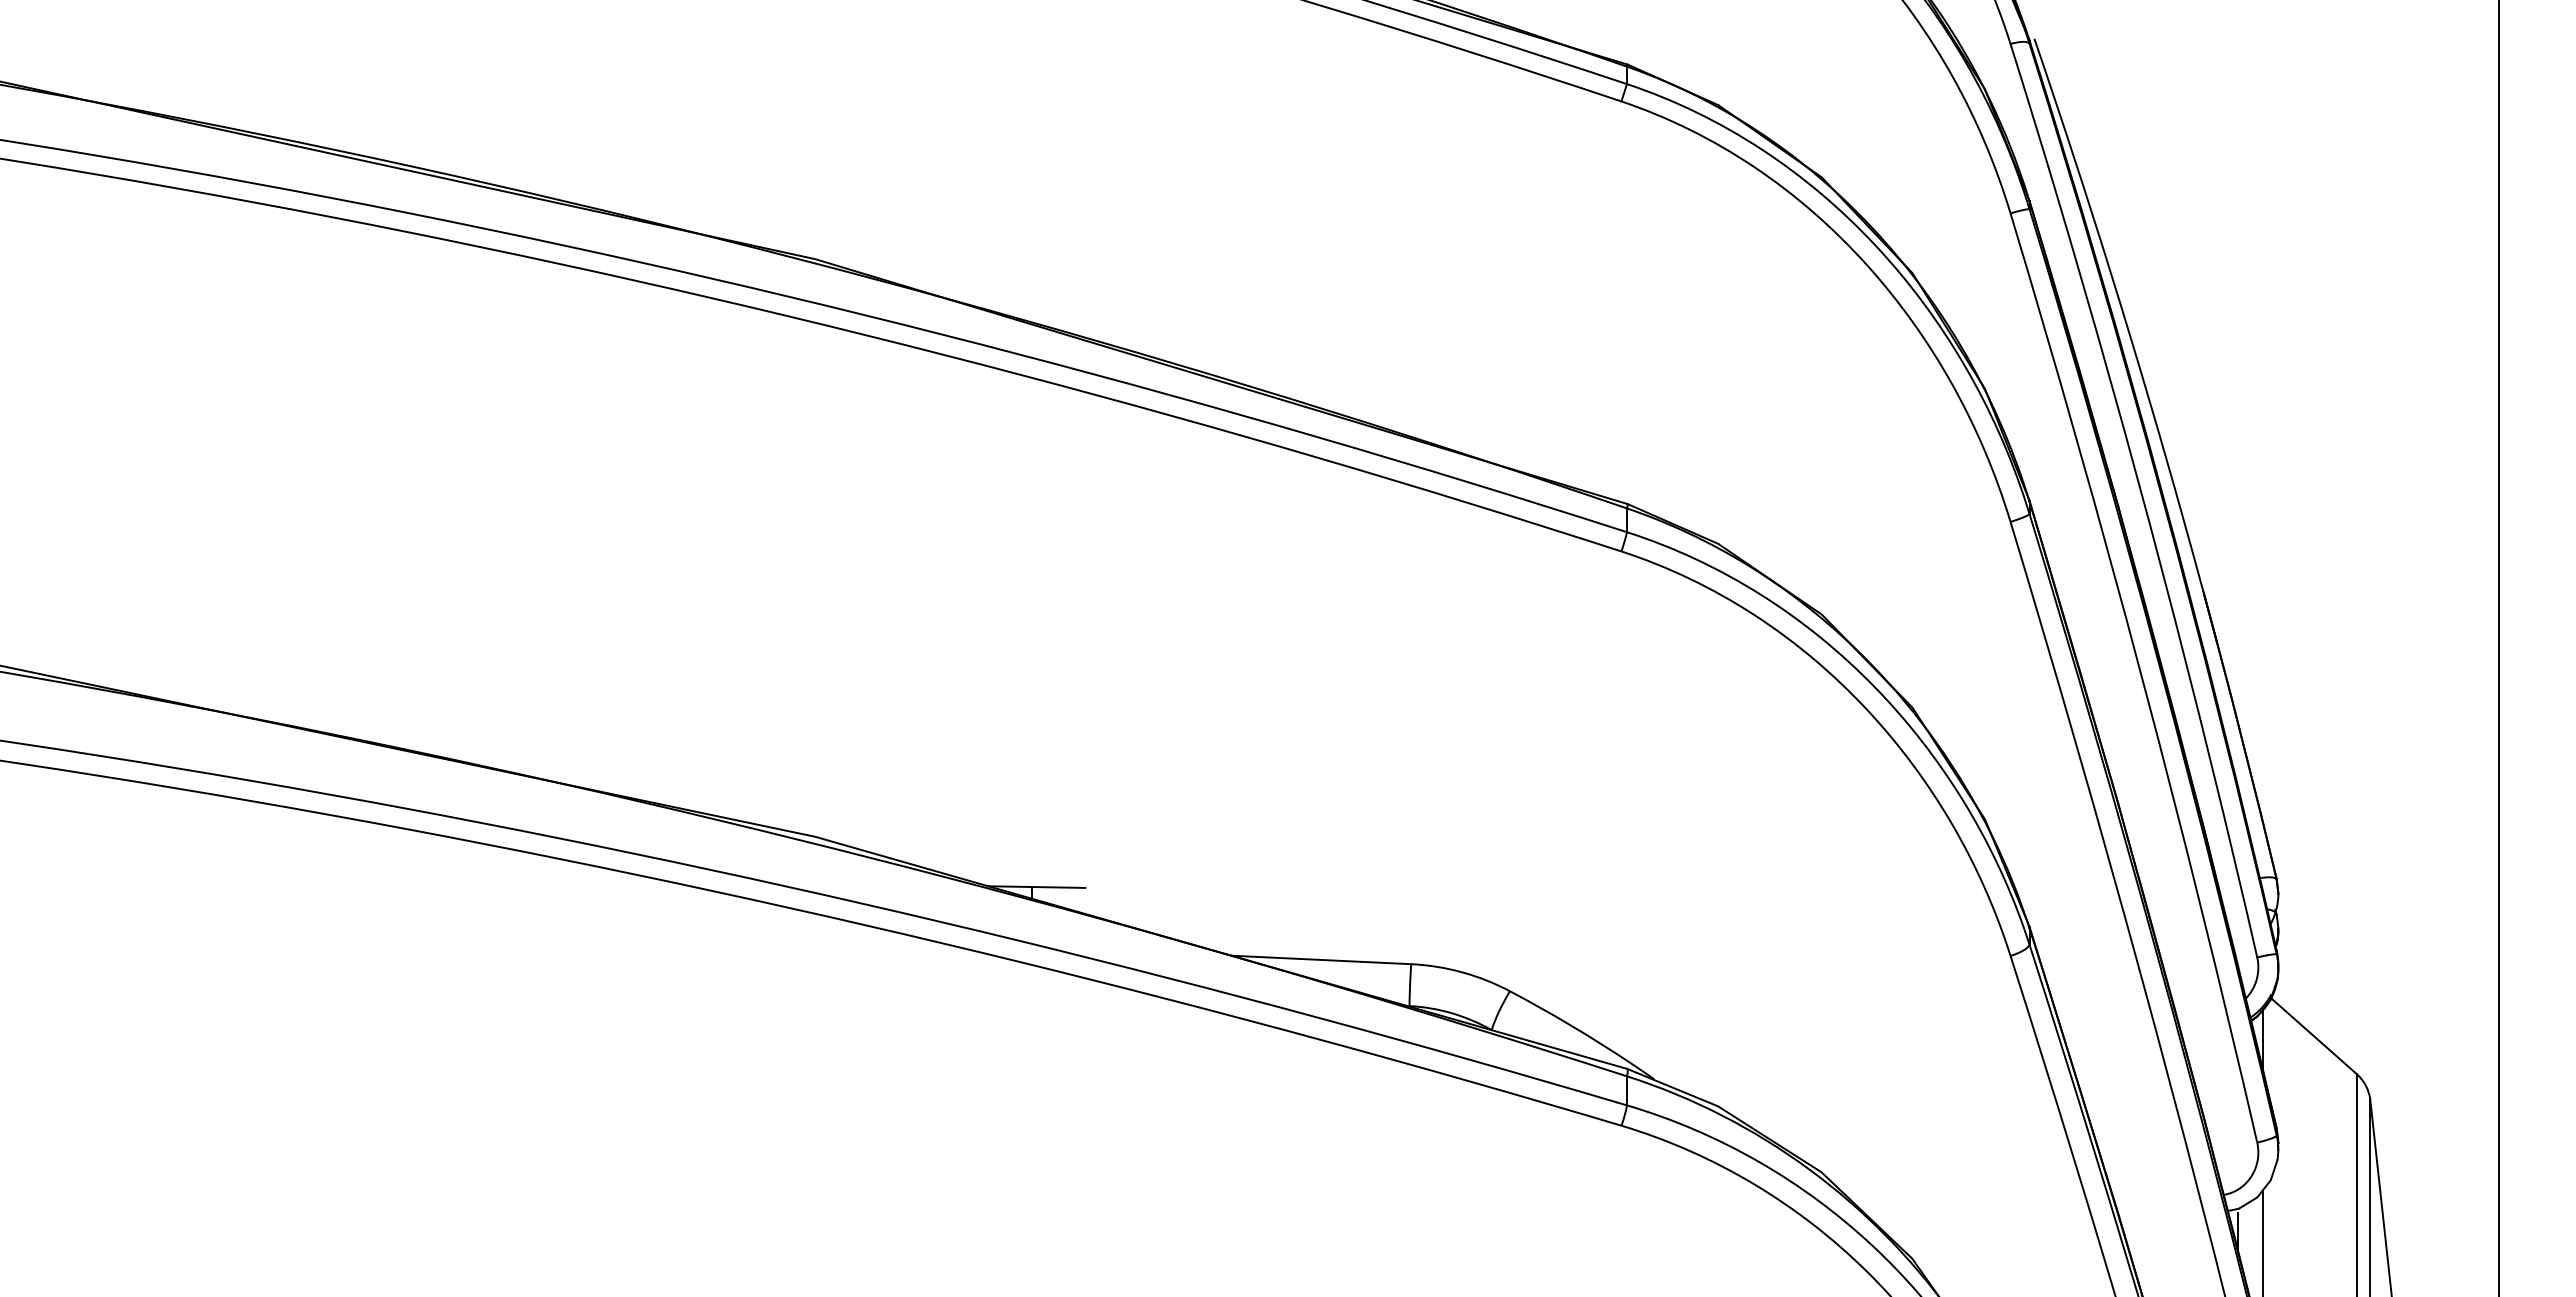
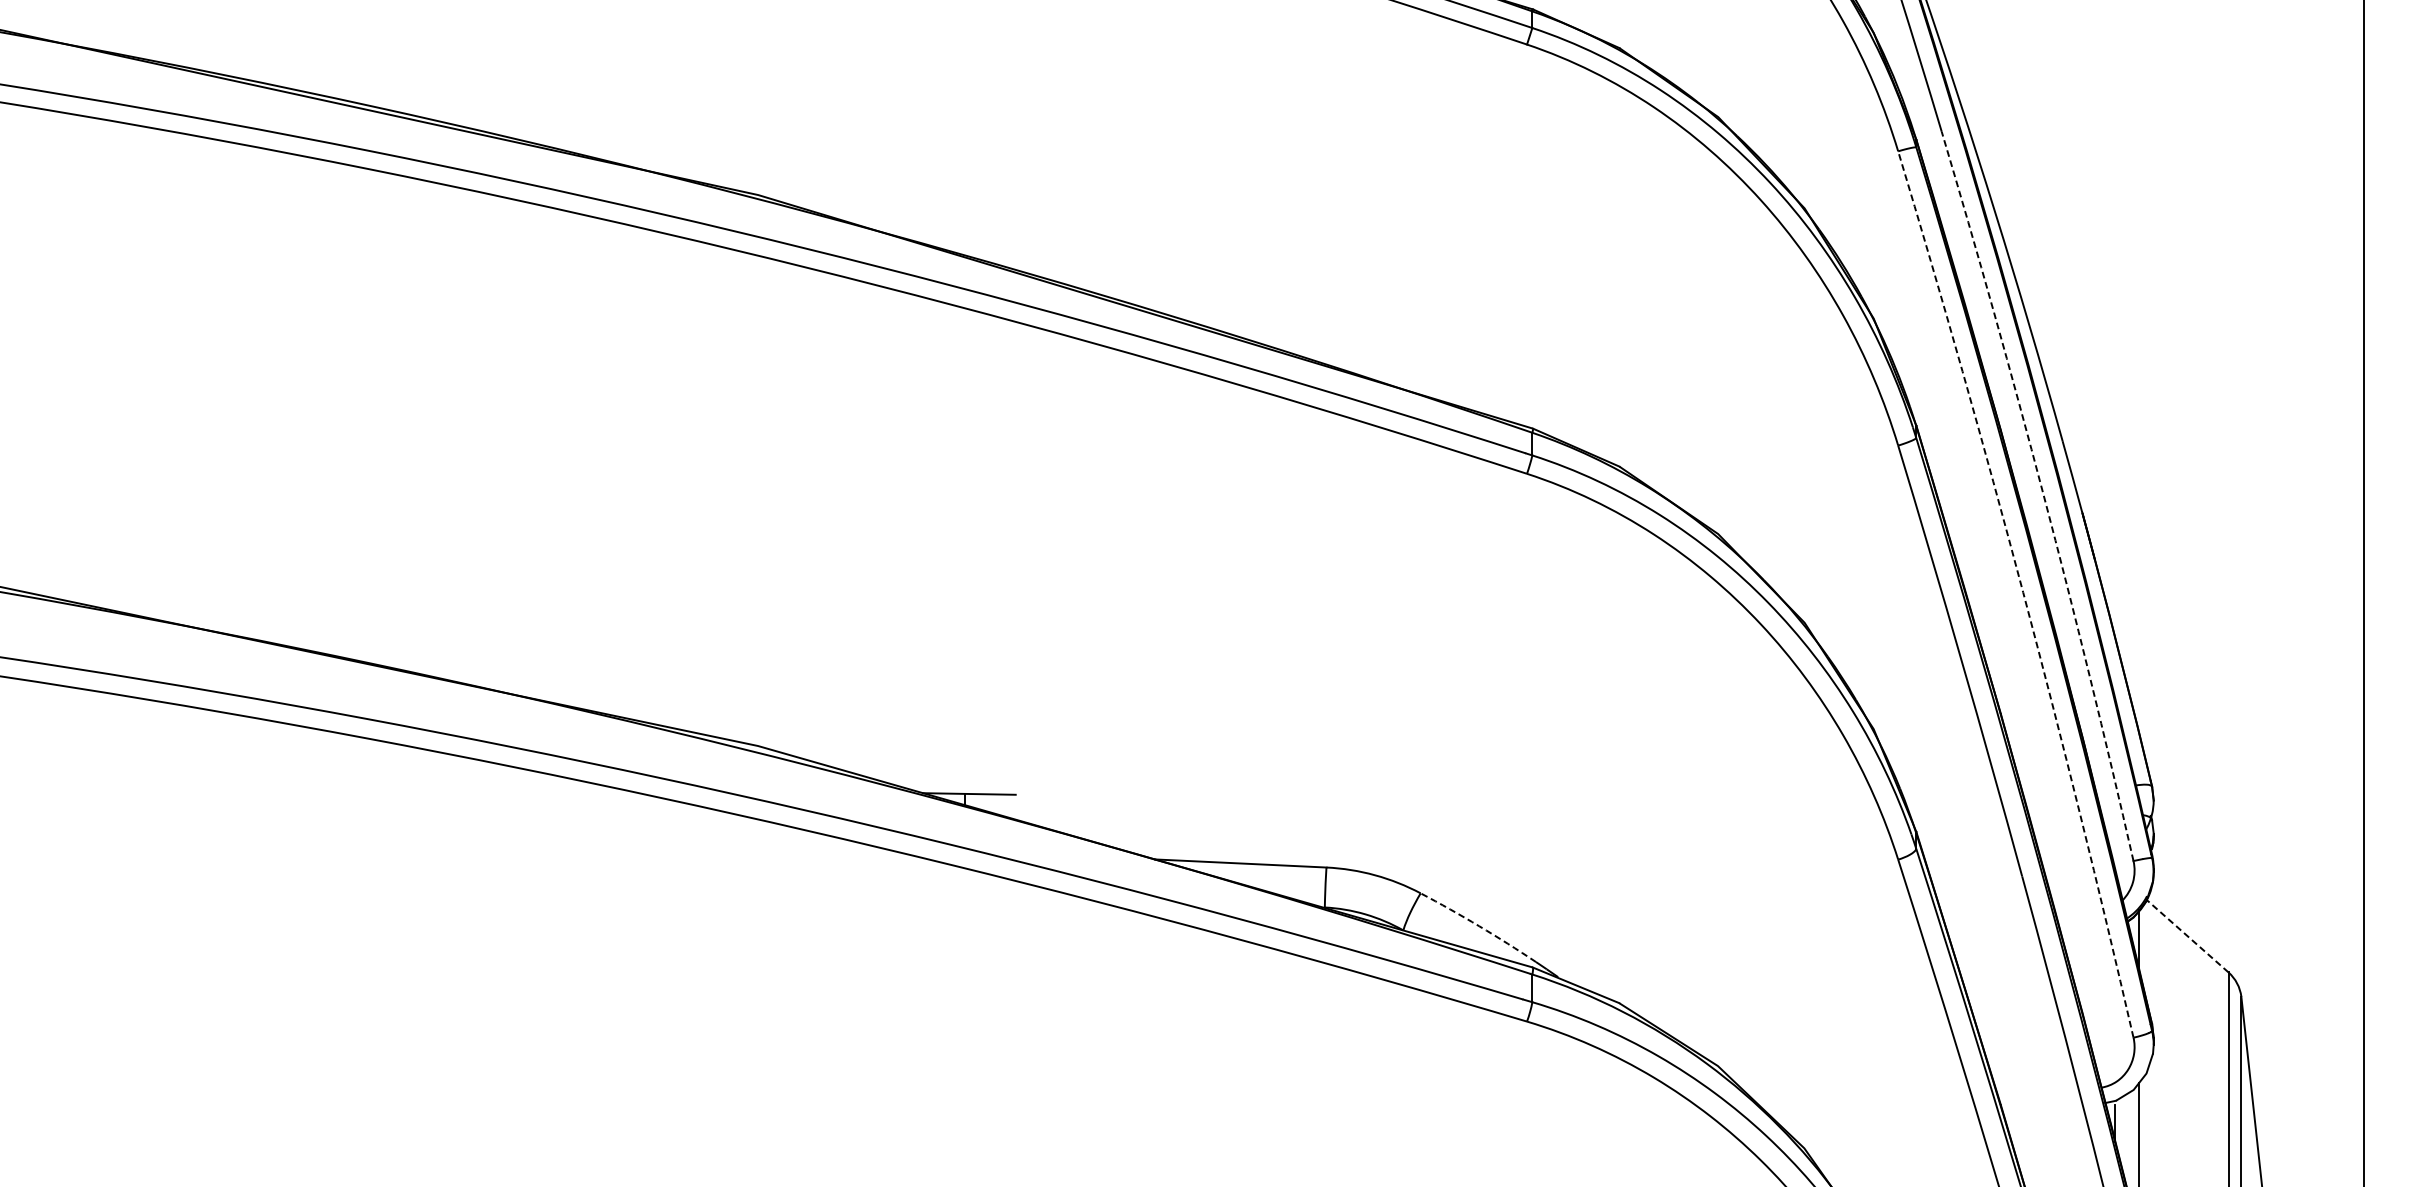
arc: (2162, 573) -> (2043, 494), solid -> dashed
arc: (2141, 675) -> (2023, 592), solid -> dashed
arc: (1571, 1025) -> (1479, 926), solid -> dashed
line: (2313, 1035) -> (2187, 935), solid -> dashed

